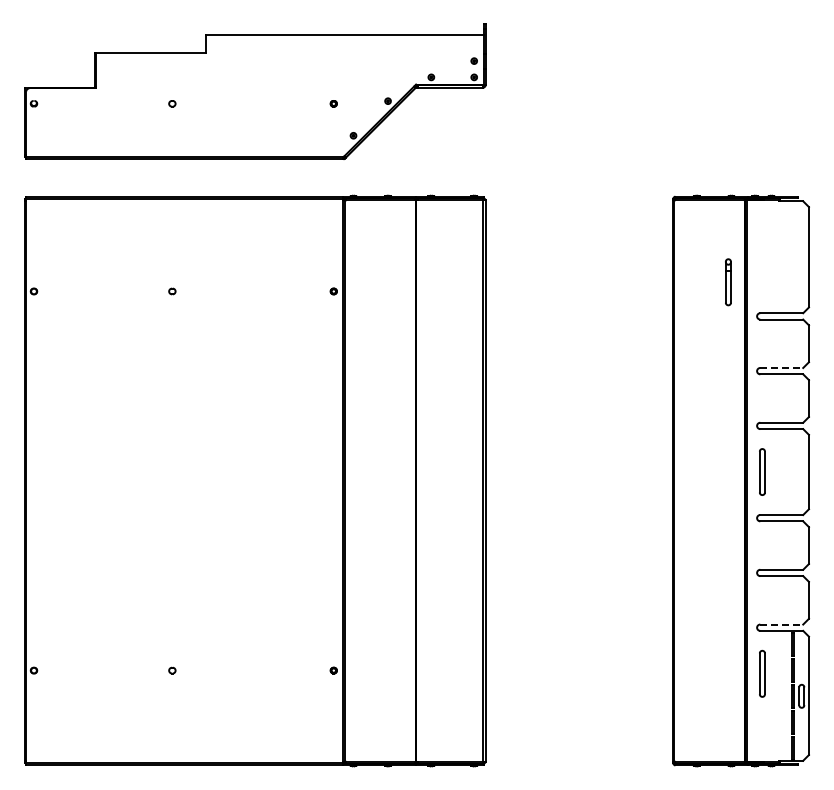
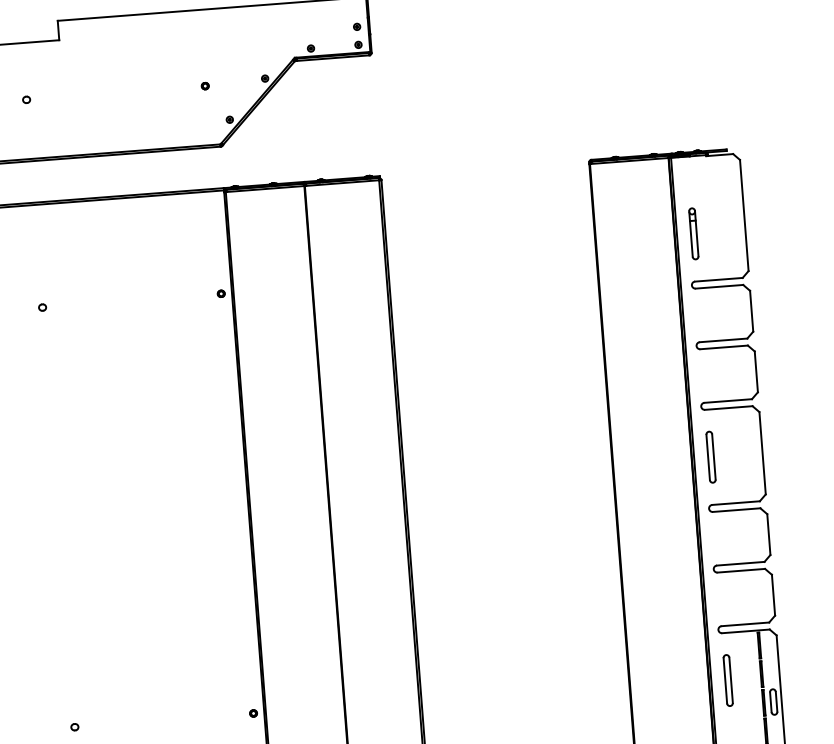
part: (728, 282) -> (693, 234), moved
line: (782, 368) -> (724, 340), dashed -> solid
line: (782, 624) -> (746, 624), dashed -> solid

